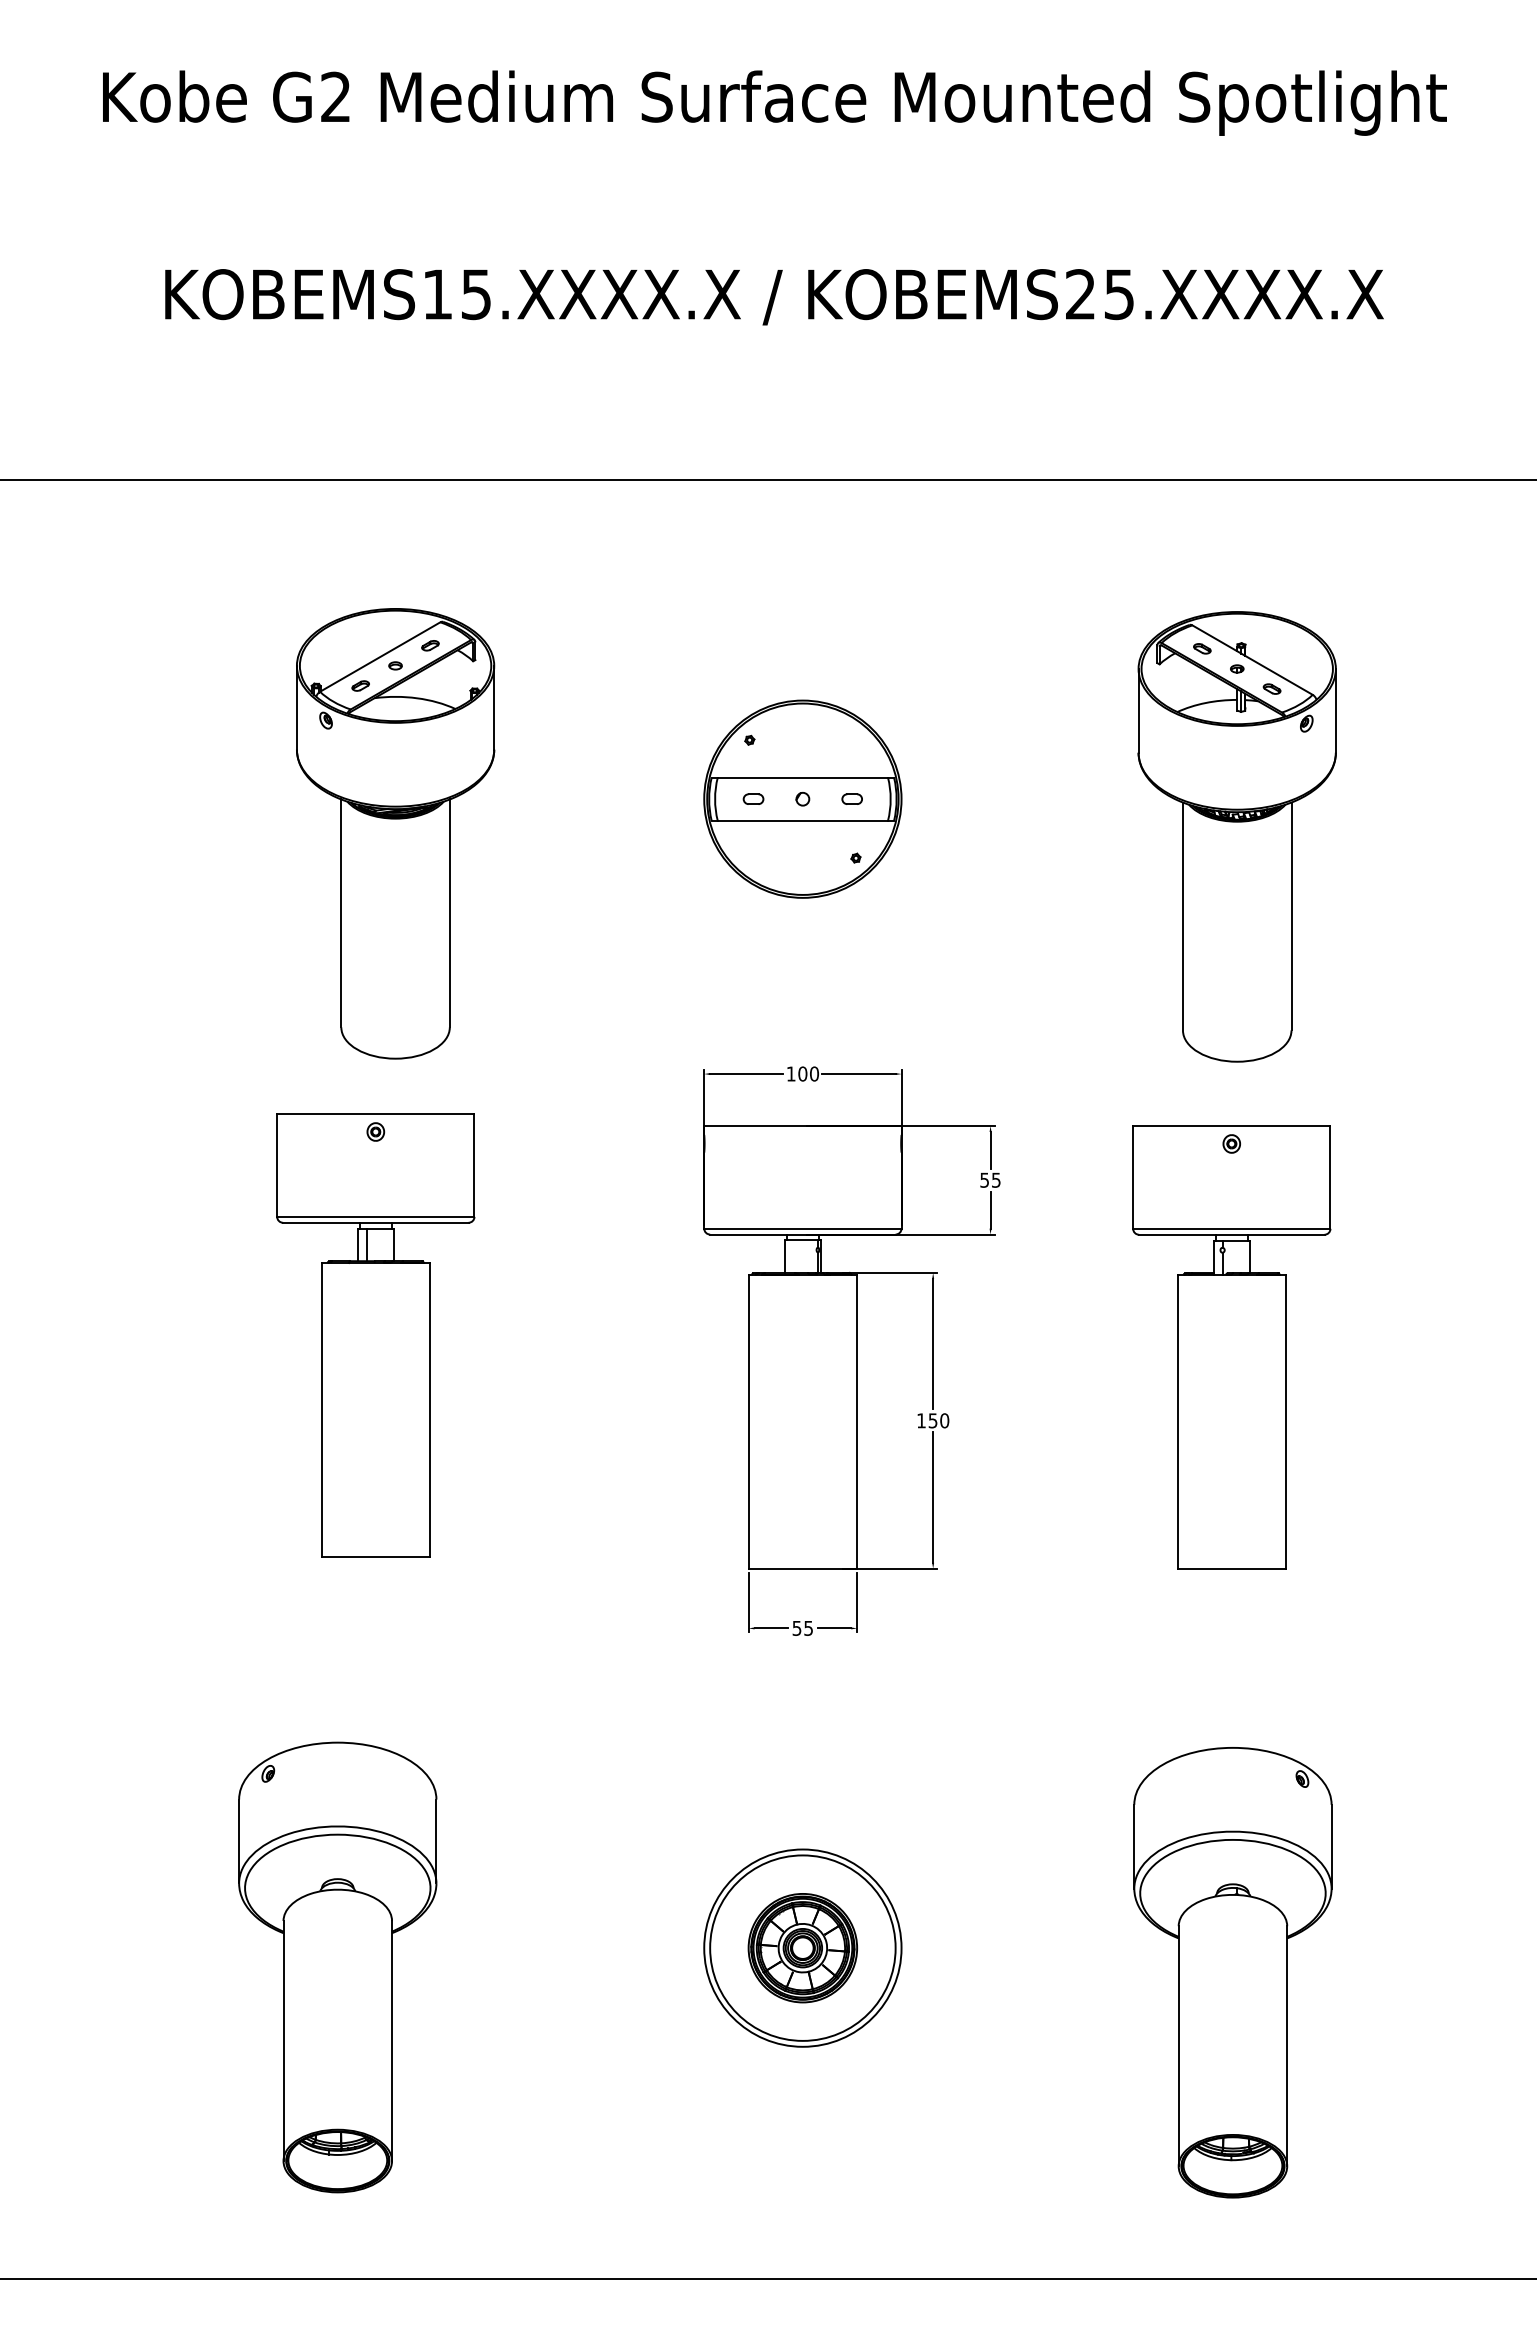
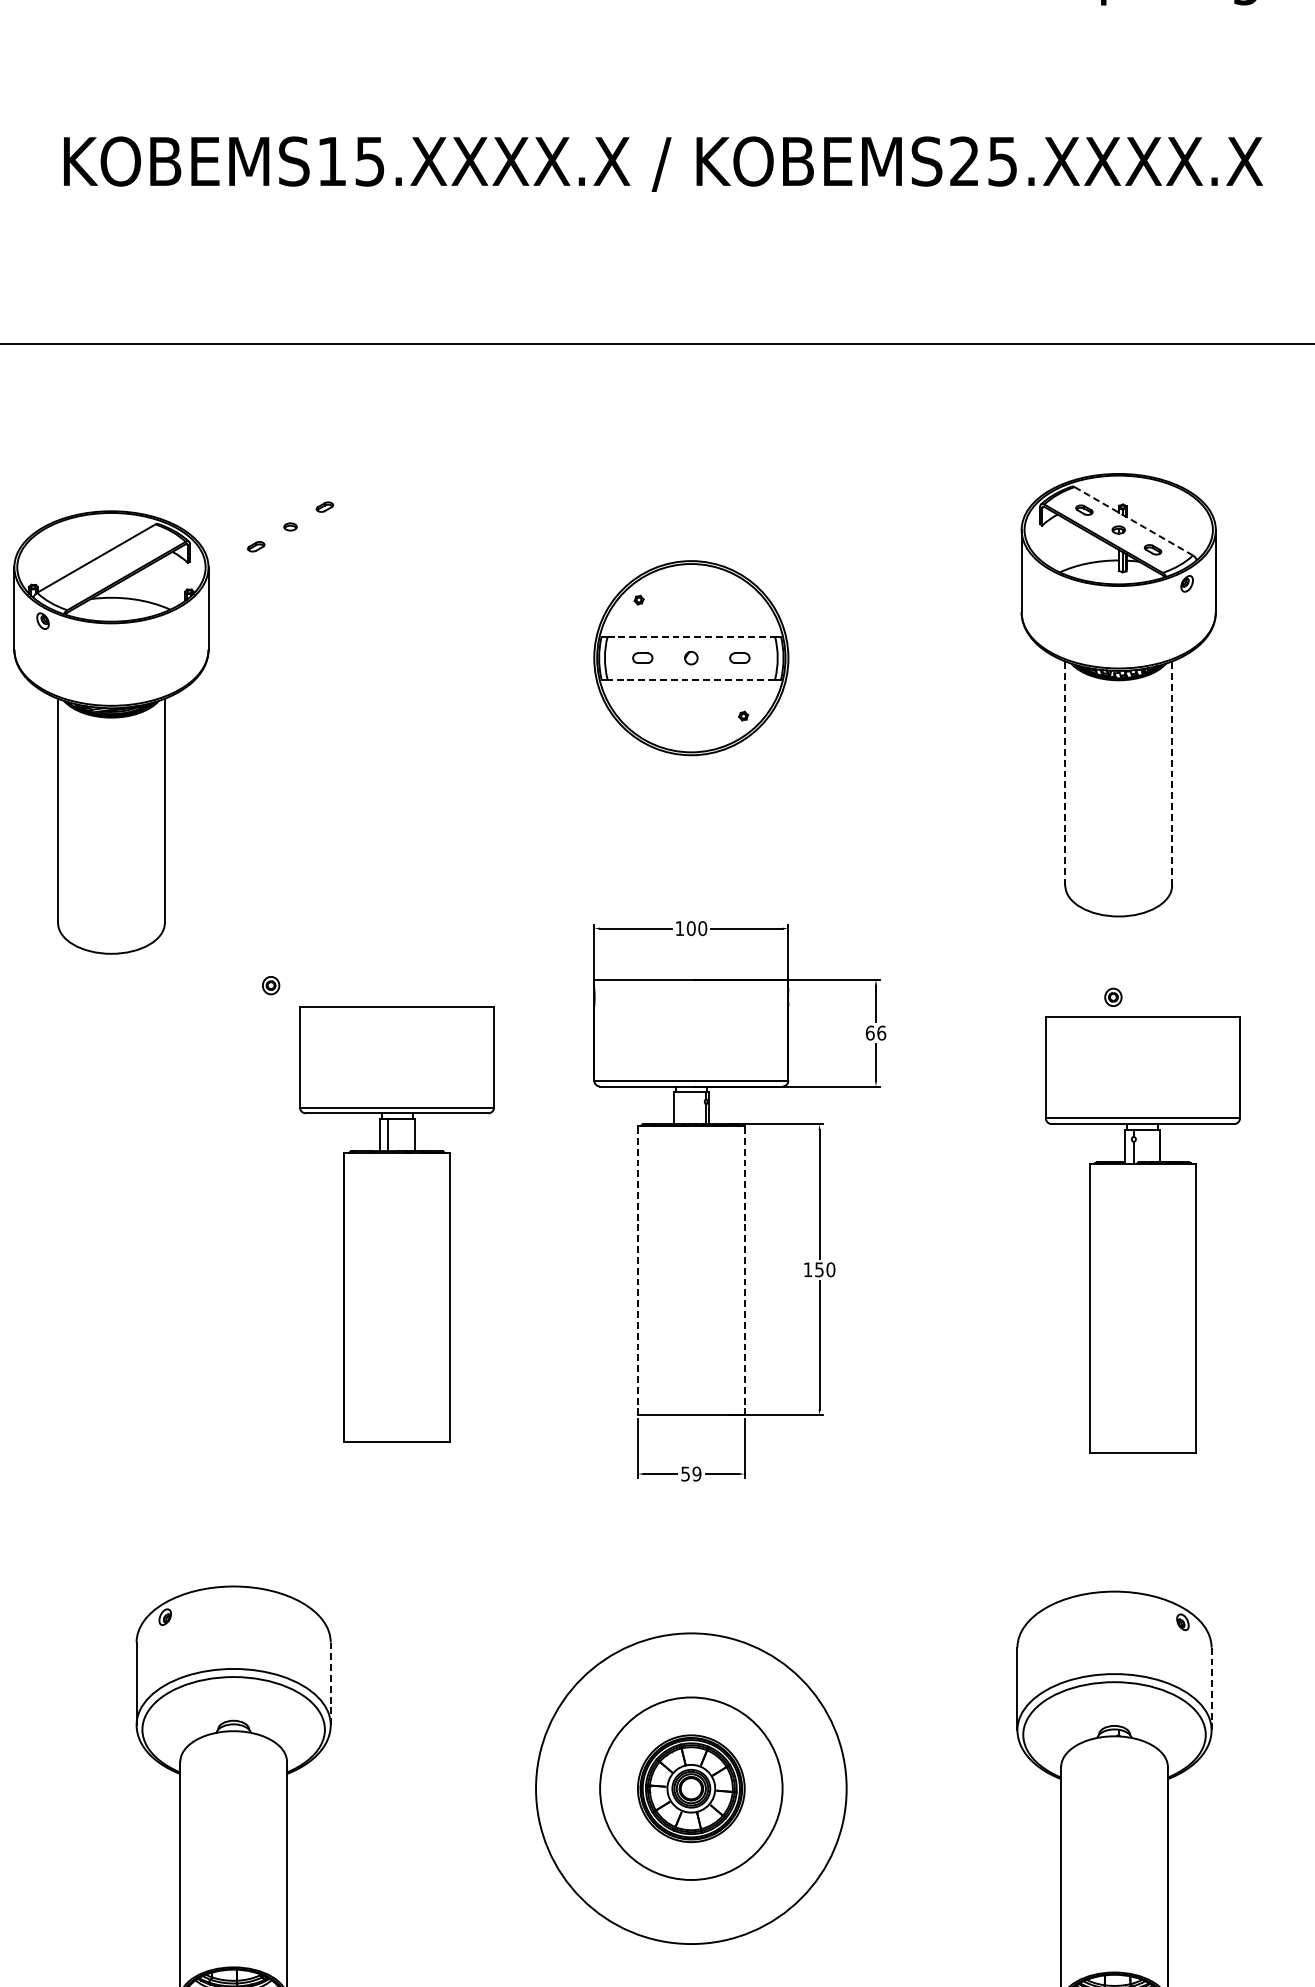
line: (1253, 660) -> (1134, 521), solid -> dashed
line: (803, 777) -> (691, 636), solid -> dashed
line: (802, 820) -> (690, 679), solid -> dashed
part: (395, 833) -> (111, 732), moved
line: (1182, 916) -> (1064, 773), solid -> dashed
line: (1291, 916) -> (1172, 773), solid -> dashed
text: (990, 1179) -> (875, 1032), 55 -> 66
part: (375, 1335) -> (396, 1224), moved
part: (1231, 1347) -> (1142, 1235), moved
line: (748, 1421) -> (637, 1270), solid -> dashed
line: (857, 1421) -> (745, 1270), solid -> dashed
text: (808, 1627) -> (696, 1473), 55 -> 59
line: (436, 1841) -> (330, 1683), solid -> dashed
line: (1331, 1846) -> (1211, 1688), solid -> dashed
circle: (802, 1947) -> (690, 1788), size x1.6

